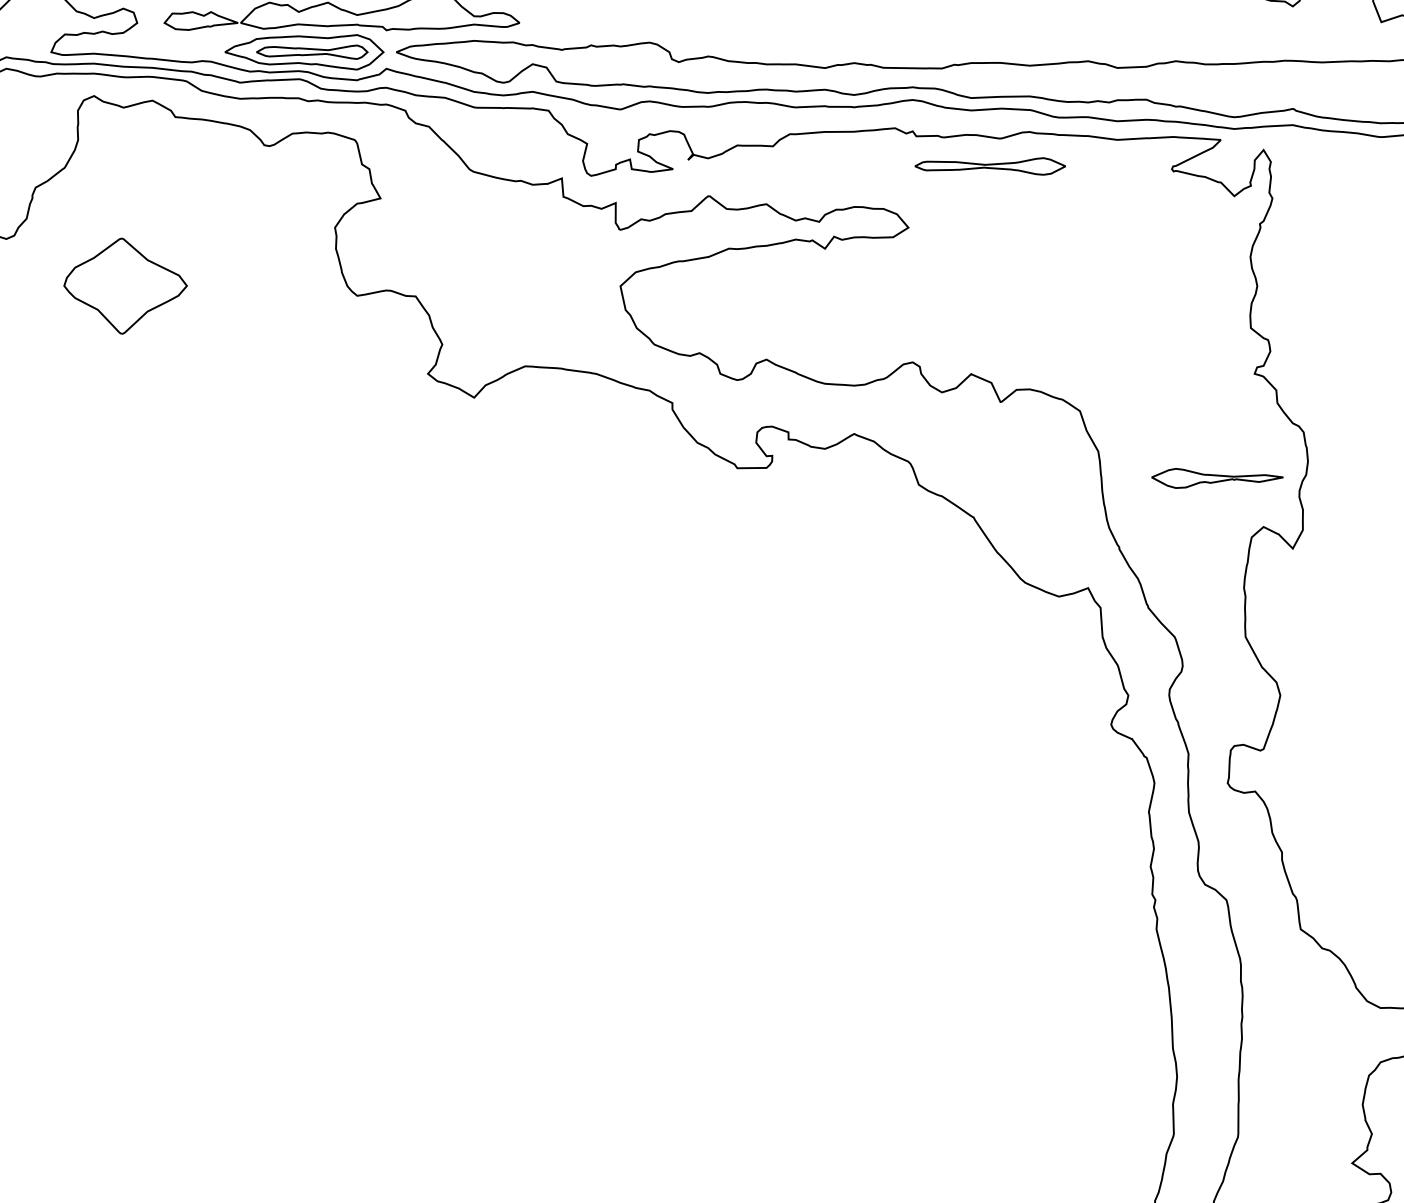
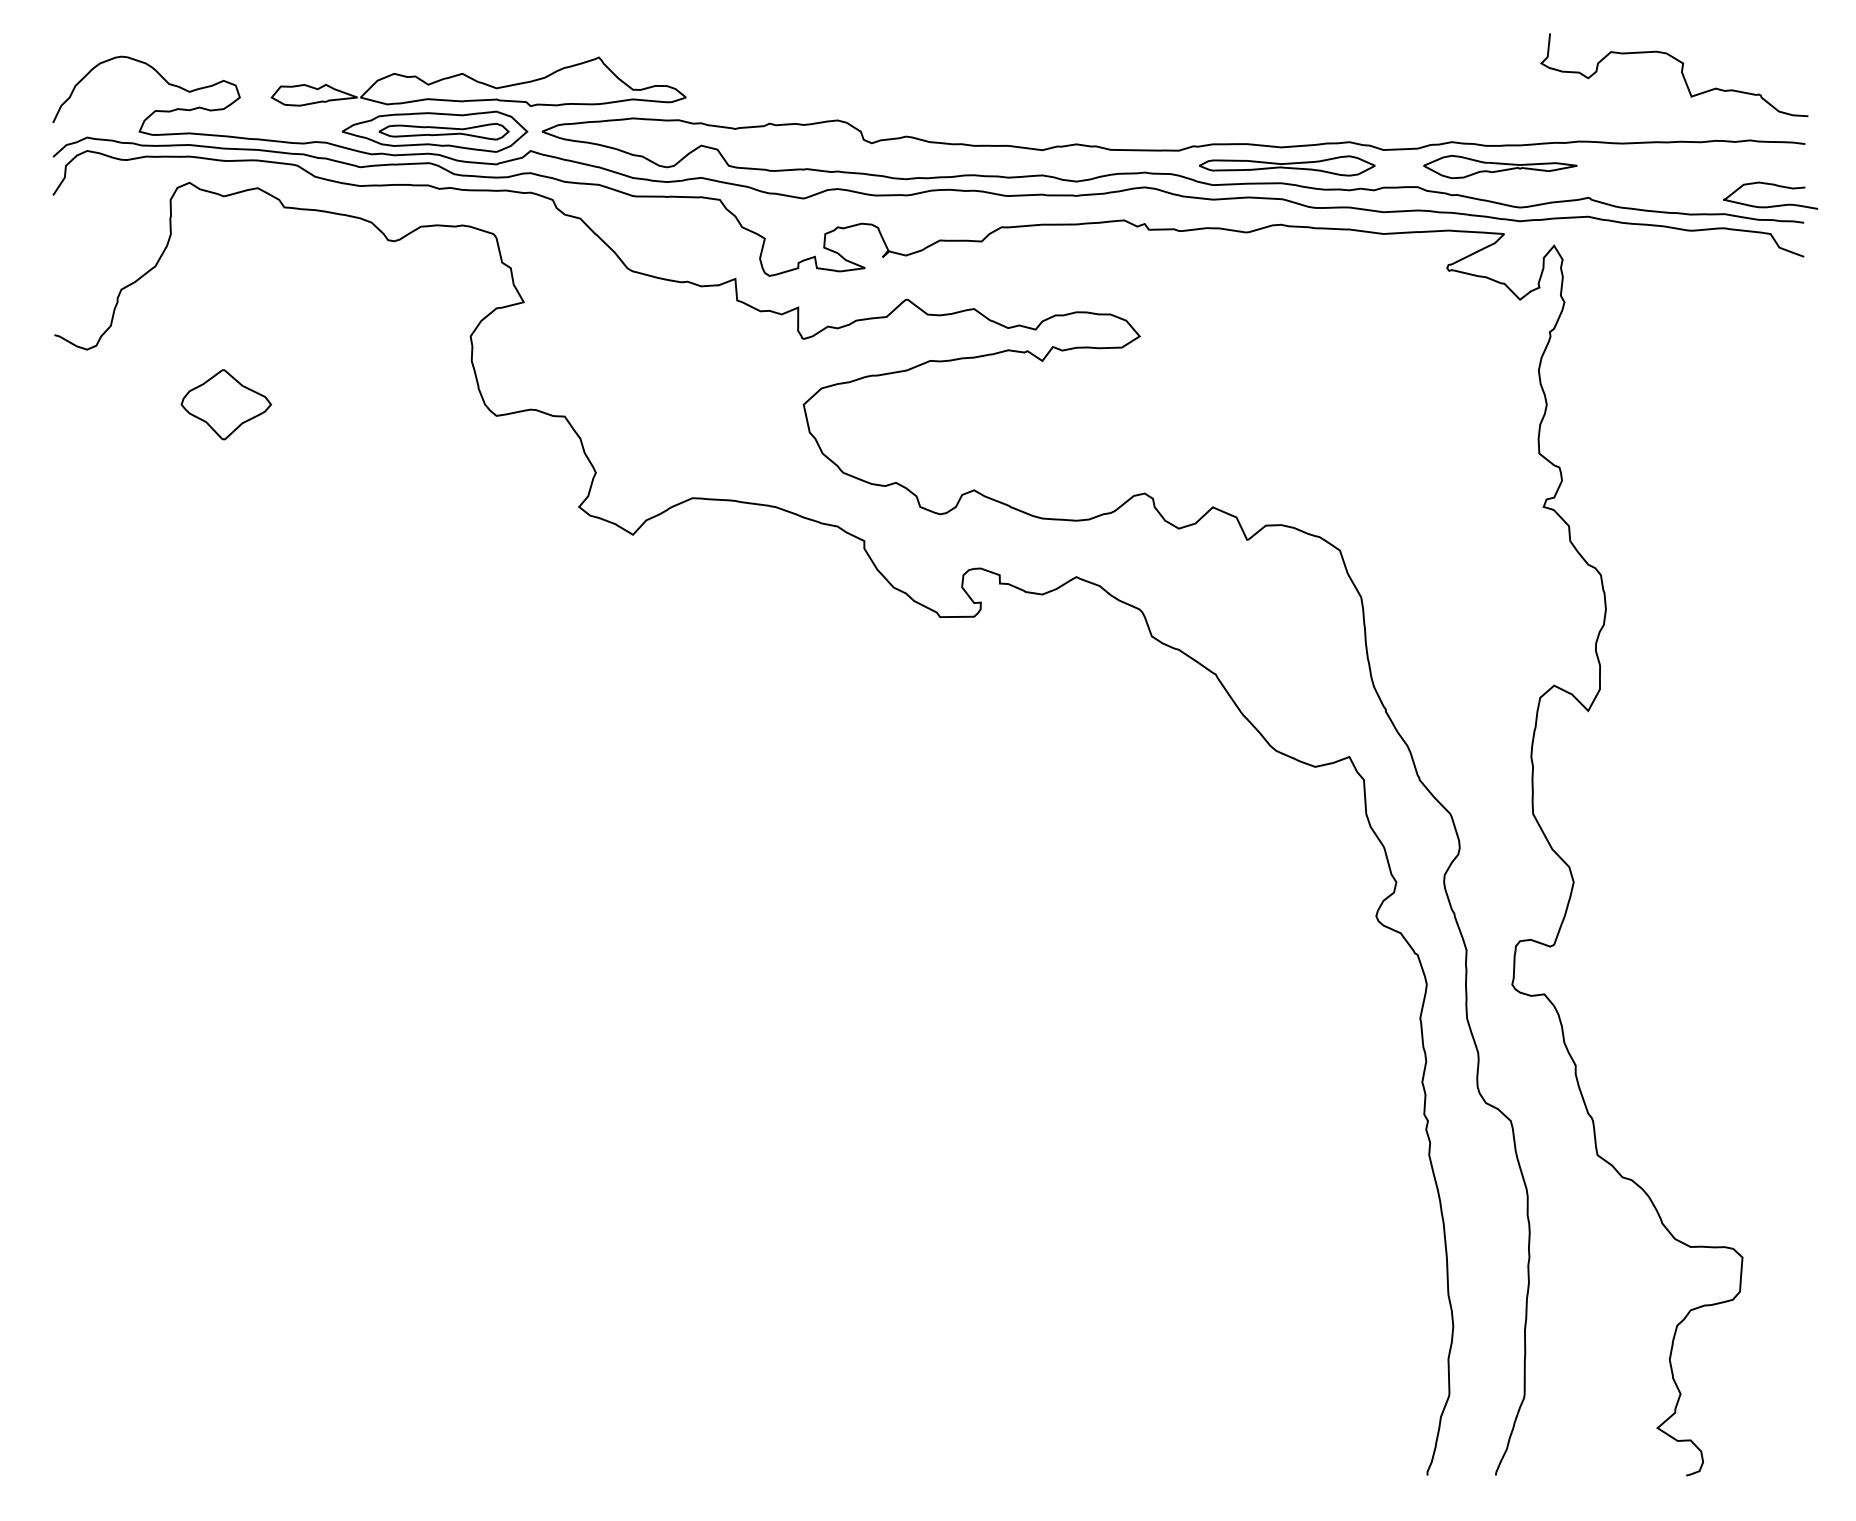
part: (990, 166) -> (1287, 165), moved
part: (125, 286) -> (226, 404), size x0.62
part: (1217, 478) -> (1500, 166), moved

